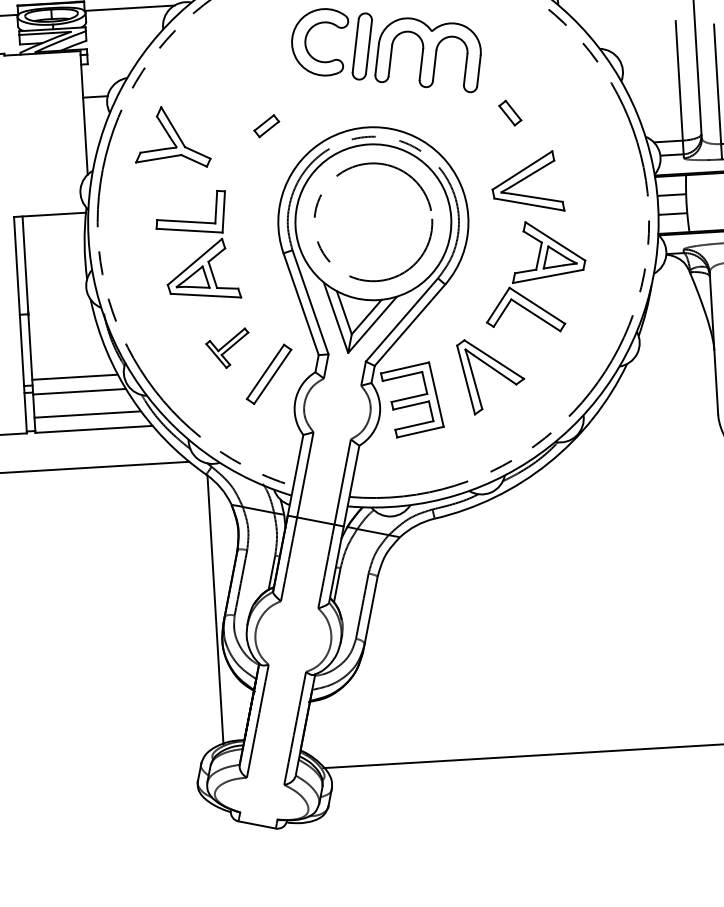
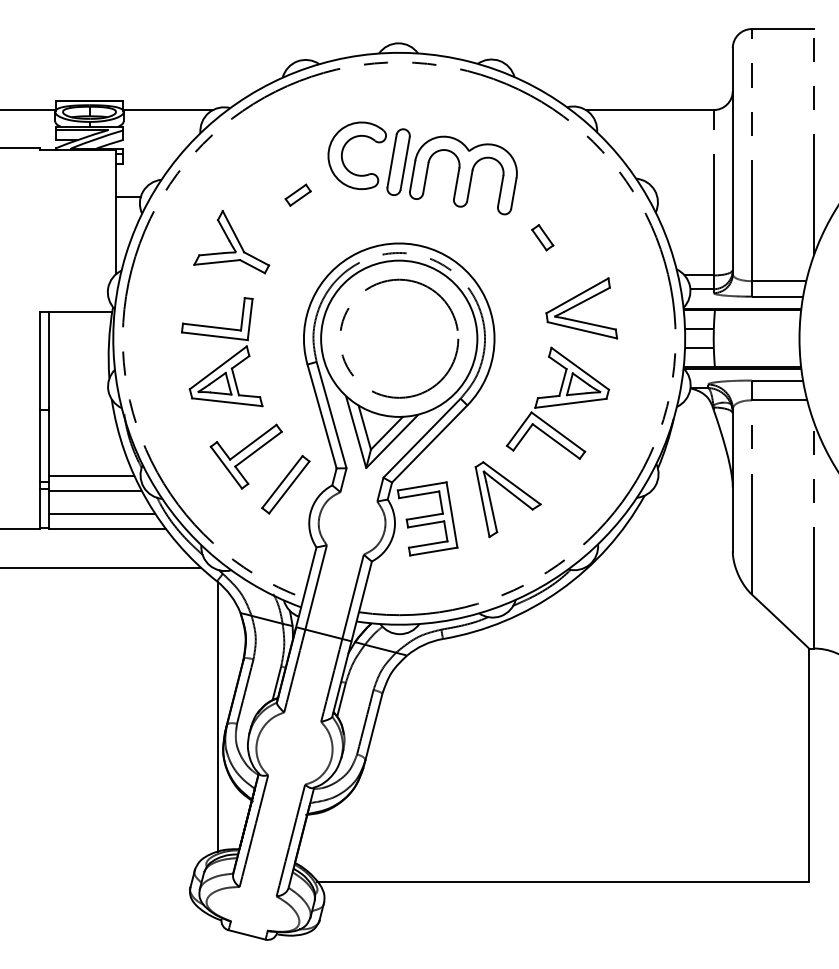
part: (265, 125) -> (297, 194), moved
part: (171, 138) -> (231, 242), moved
part: (527, 182) -> (581, 308), moved
part: (227, 348) -> (245, 456), size x1.67

